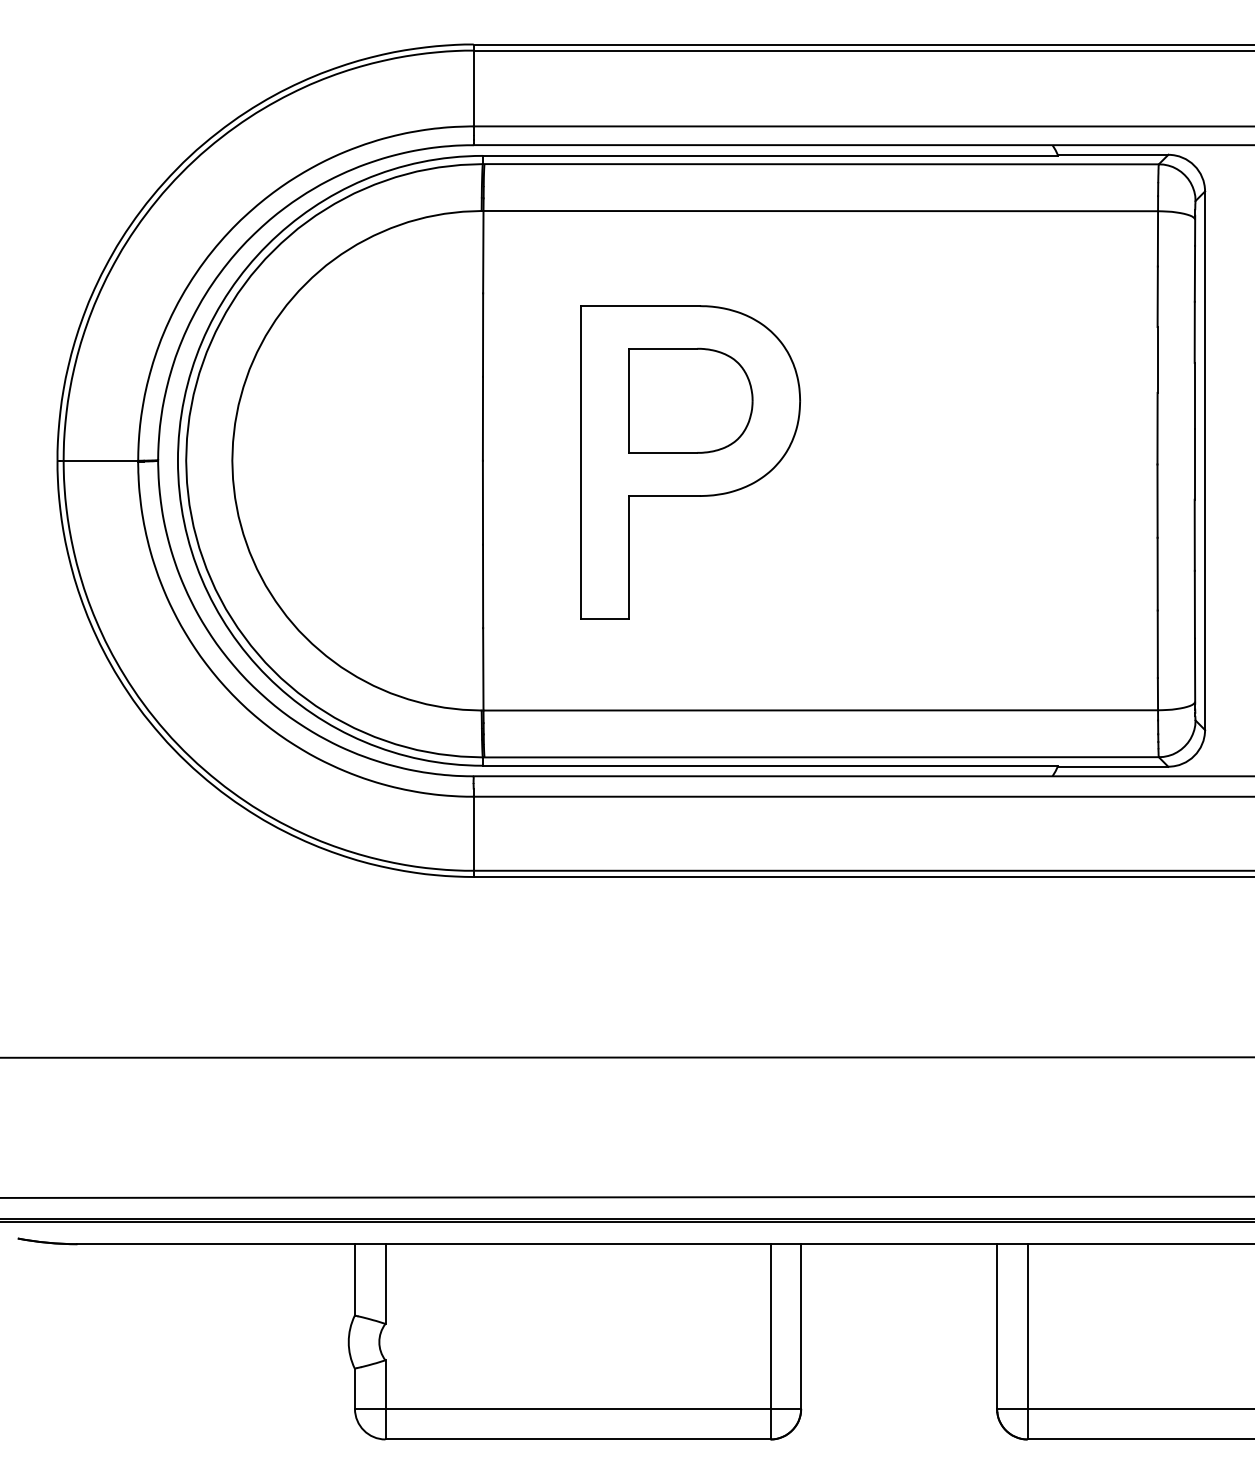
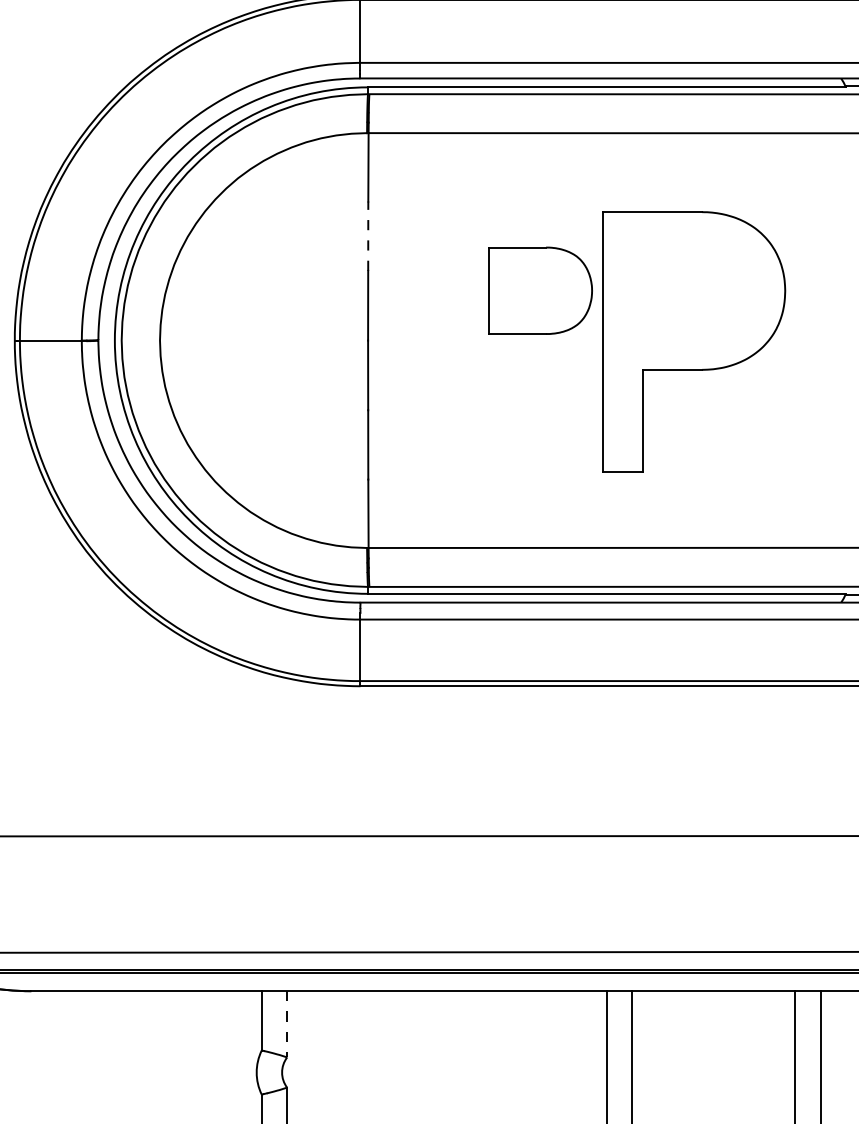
line: (483, 335) -> (368, 236), solid -> dashed
part: (690, 462) -> (694, 342), moved
line: (385, 1284) -> (287, 1024), solid -> dashed

